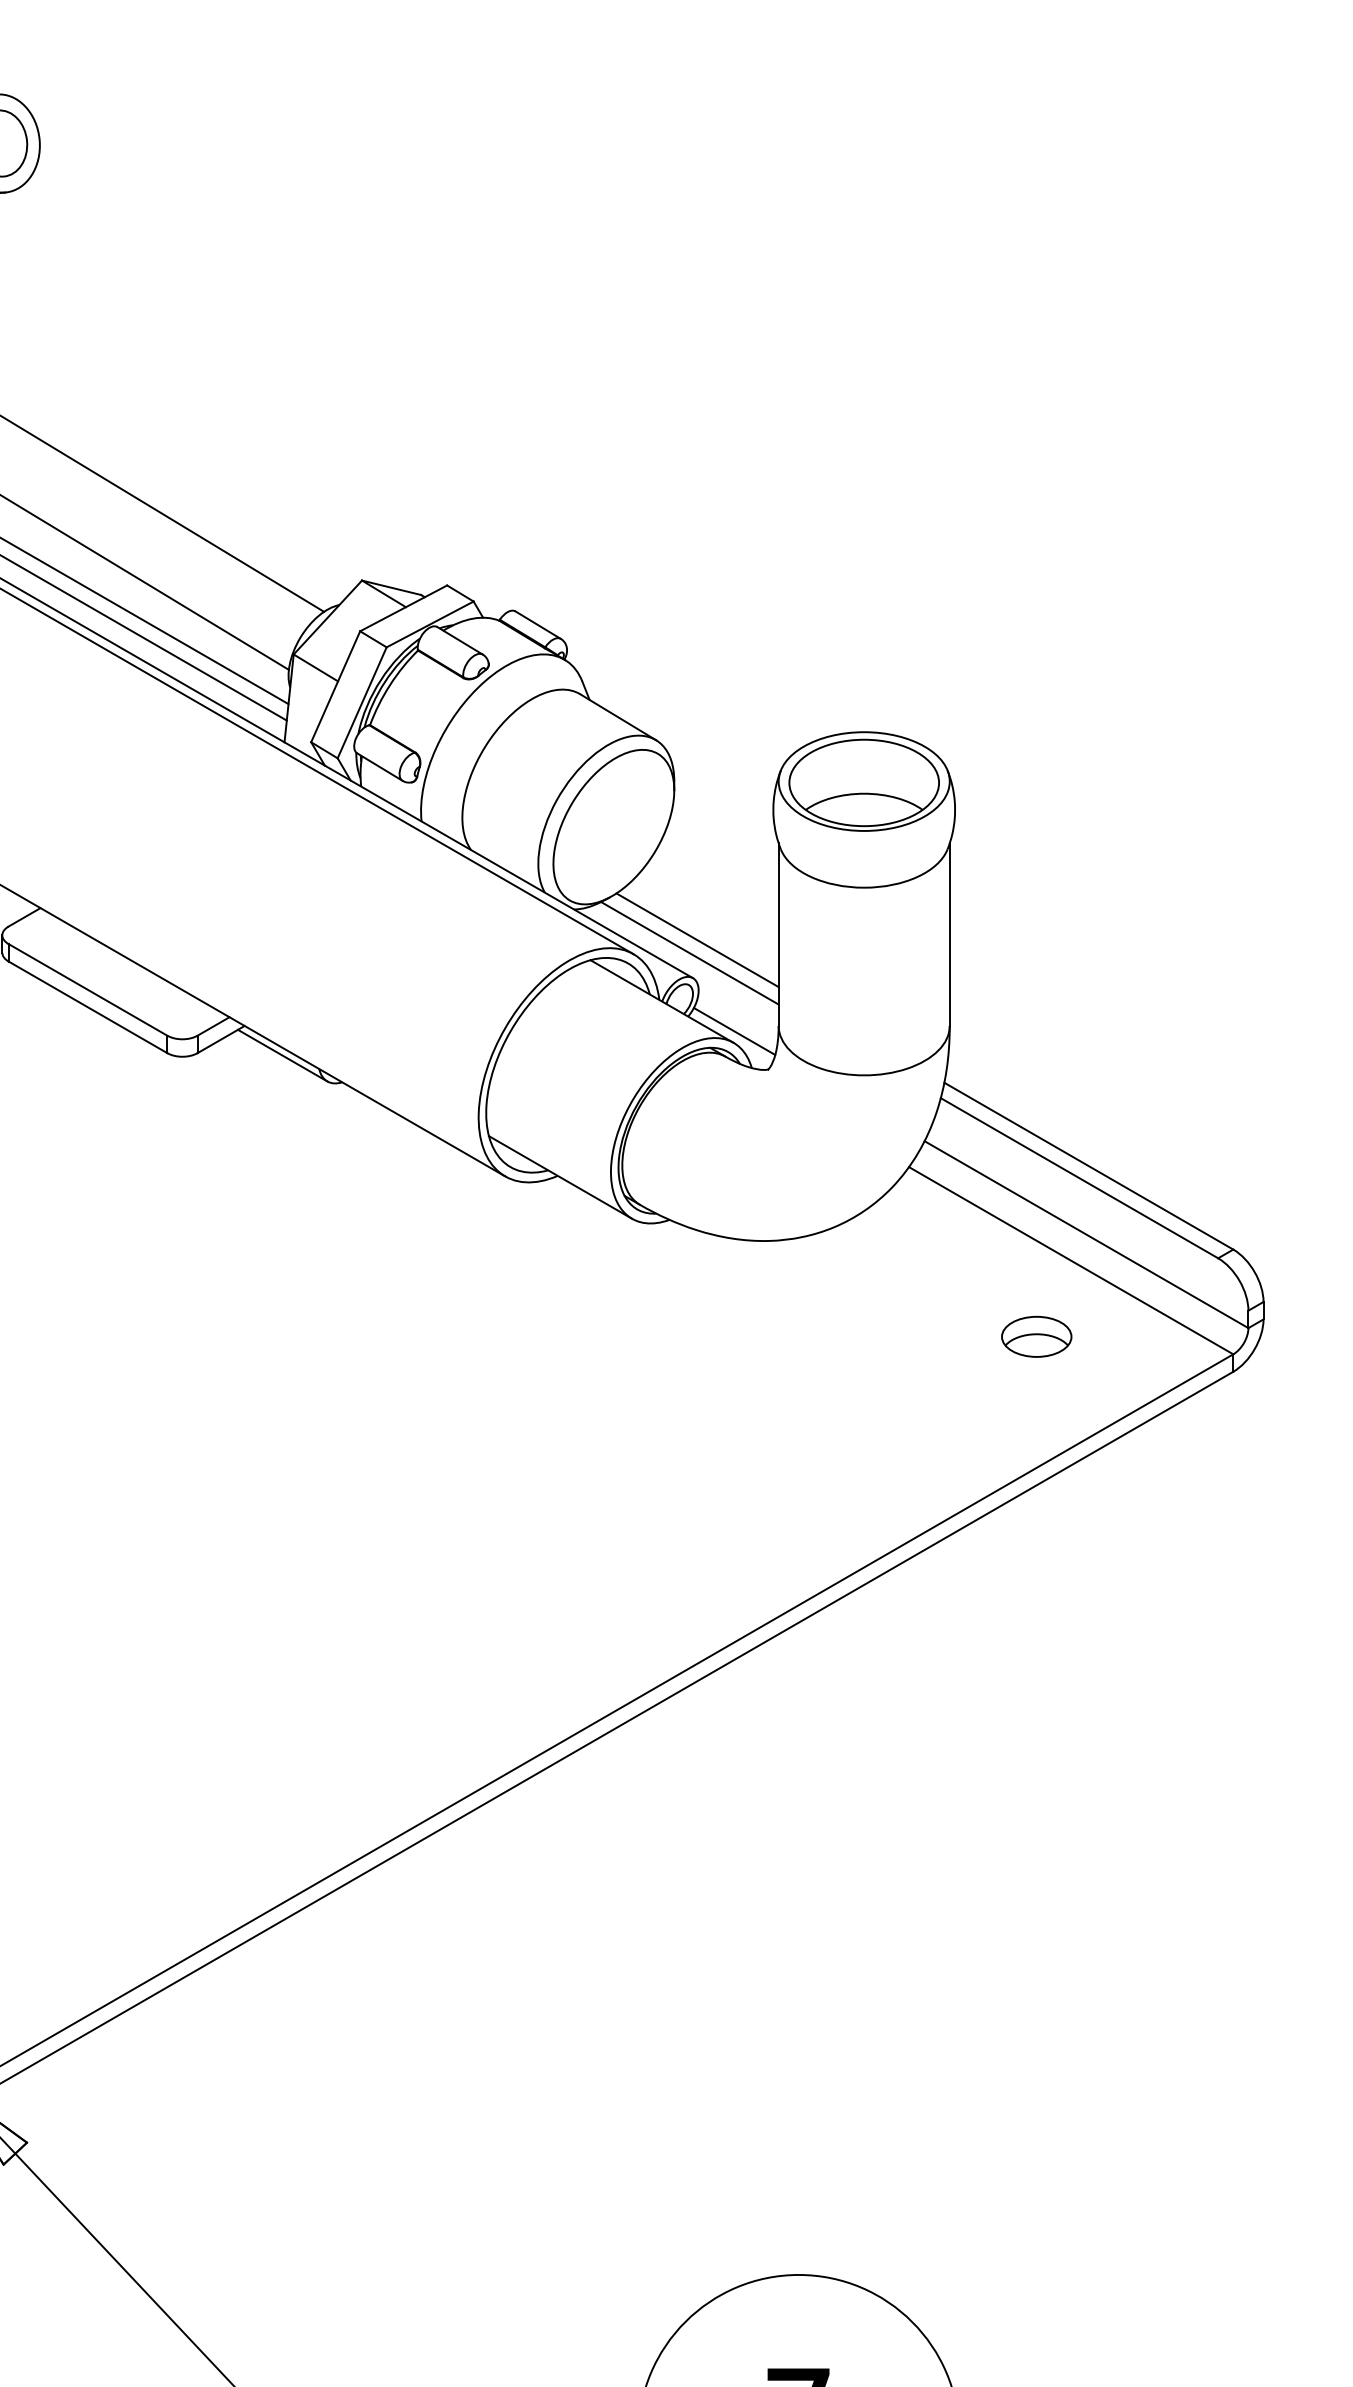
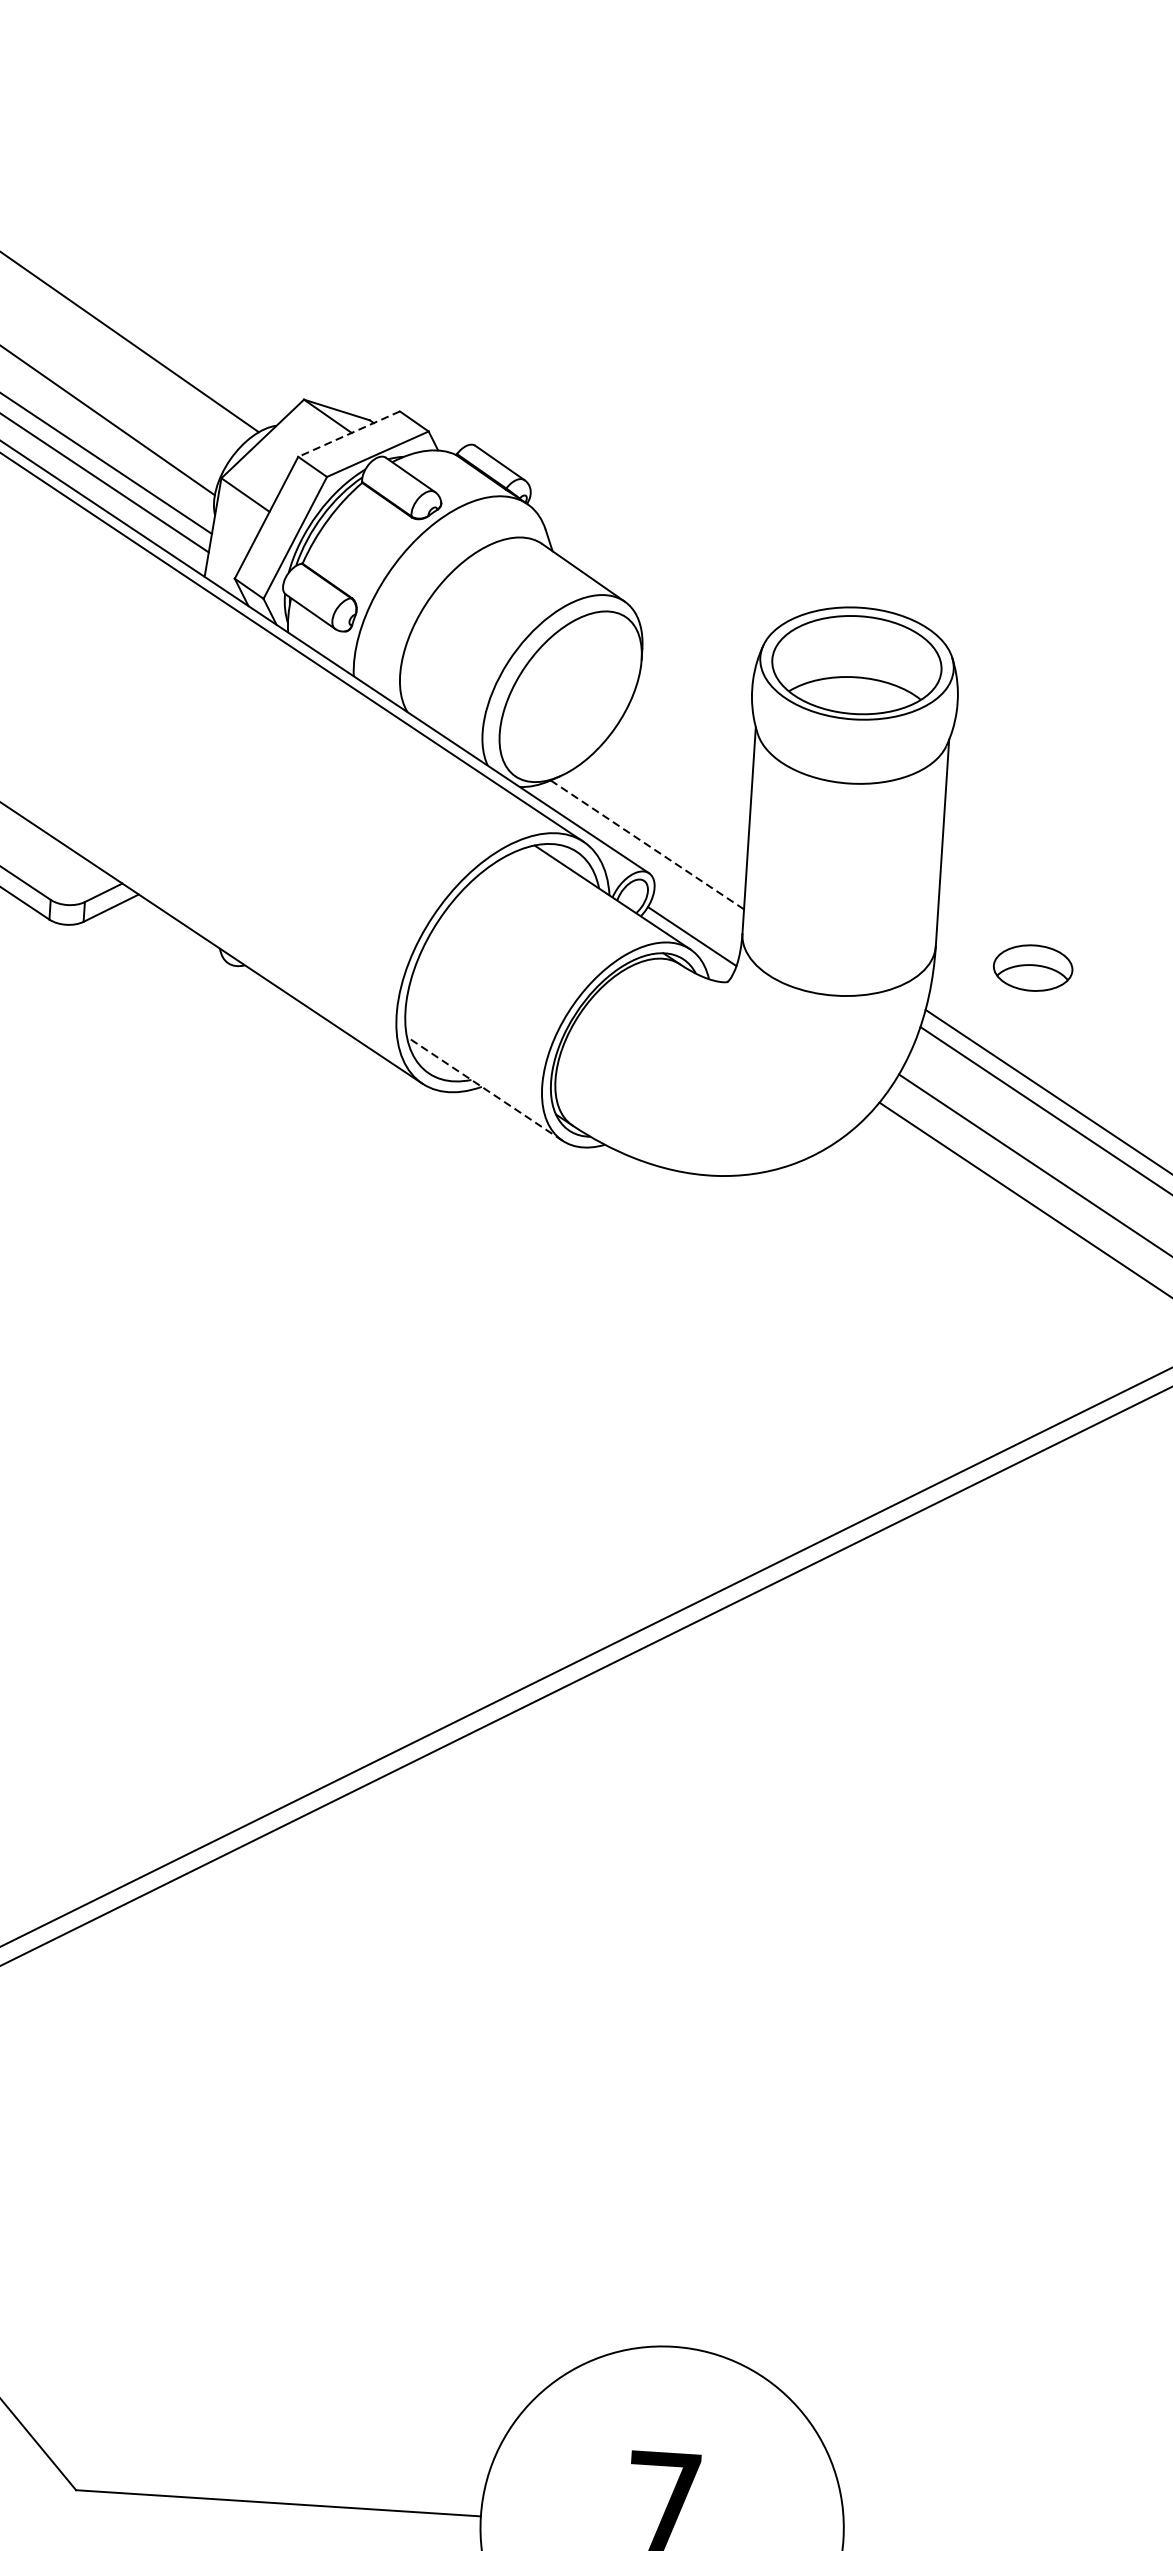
line: (403, 608) -> (348, 434), solid -> dashed
line: (697, 940) -> (656, 831), removed
line: (689, 953) -> (646, 845), solid -> dashed
line: (282, 1055) -> (179, 930), removed
line: (560, 1177) -> (484, 1088), solid -> dashed
part: (1036, 1336) -> (1032, 967), moved

